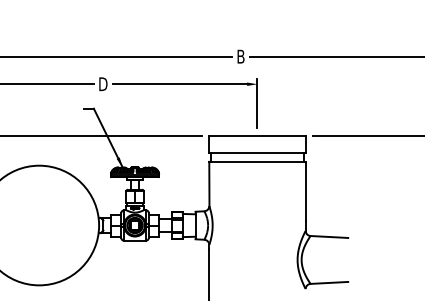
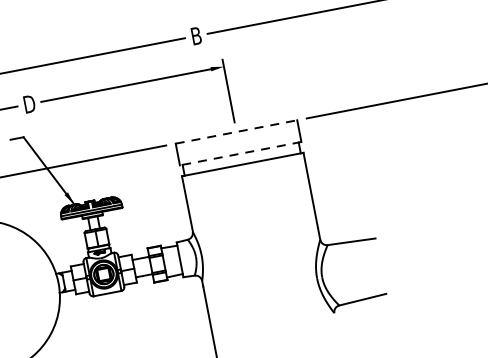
line: (257, 136) -> (236, 132), solid -> dashed
line: (256, 153) -> (239, 154), solid -> dashed

